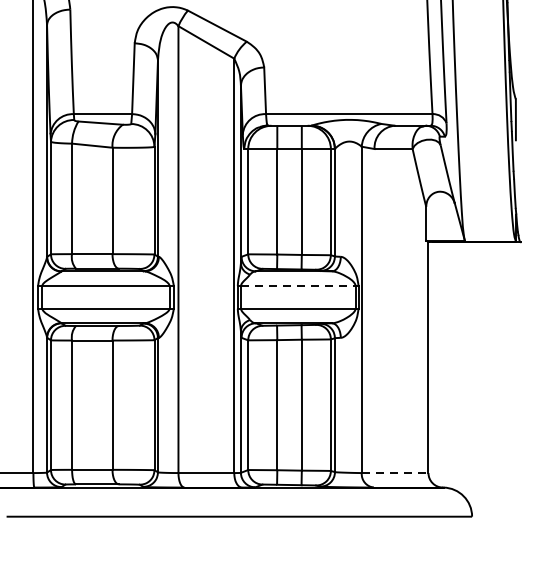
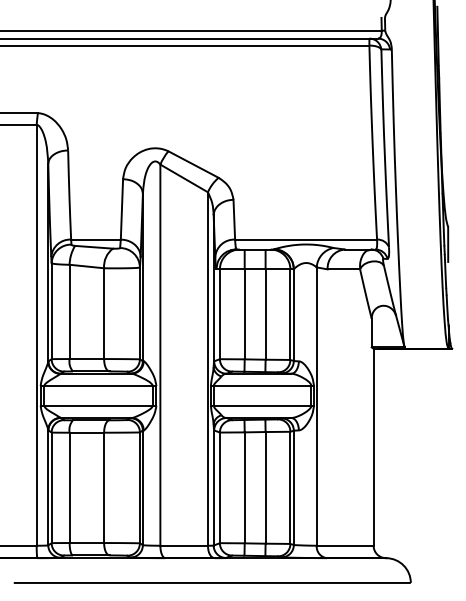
line: (298, 286) -> (262, 386), dashed -> solid
line: (395, 472) -> (345, 545), dashed -> solid

